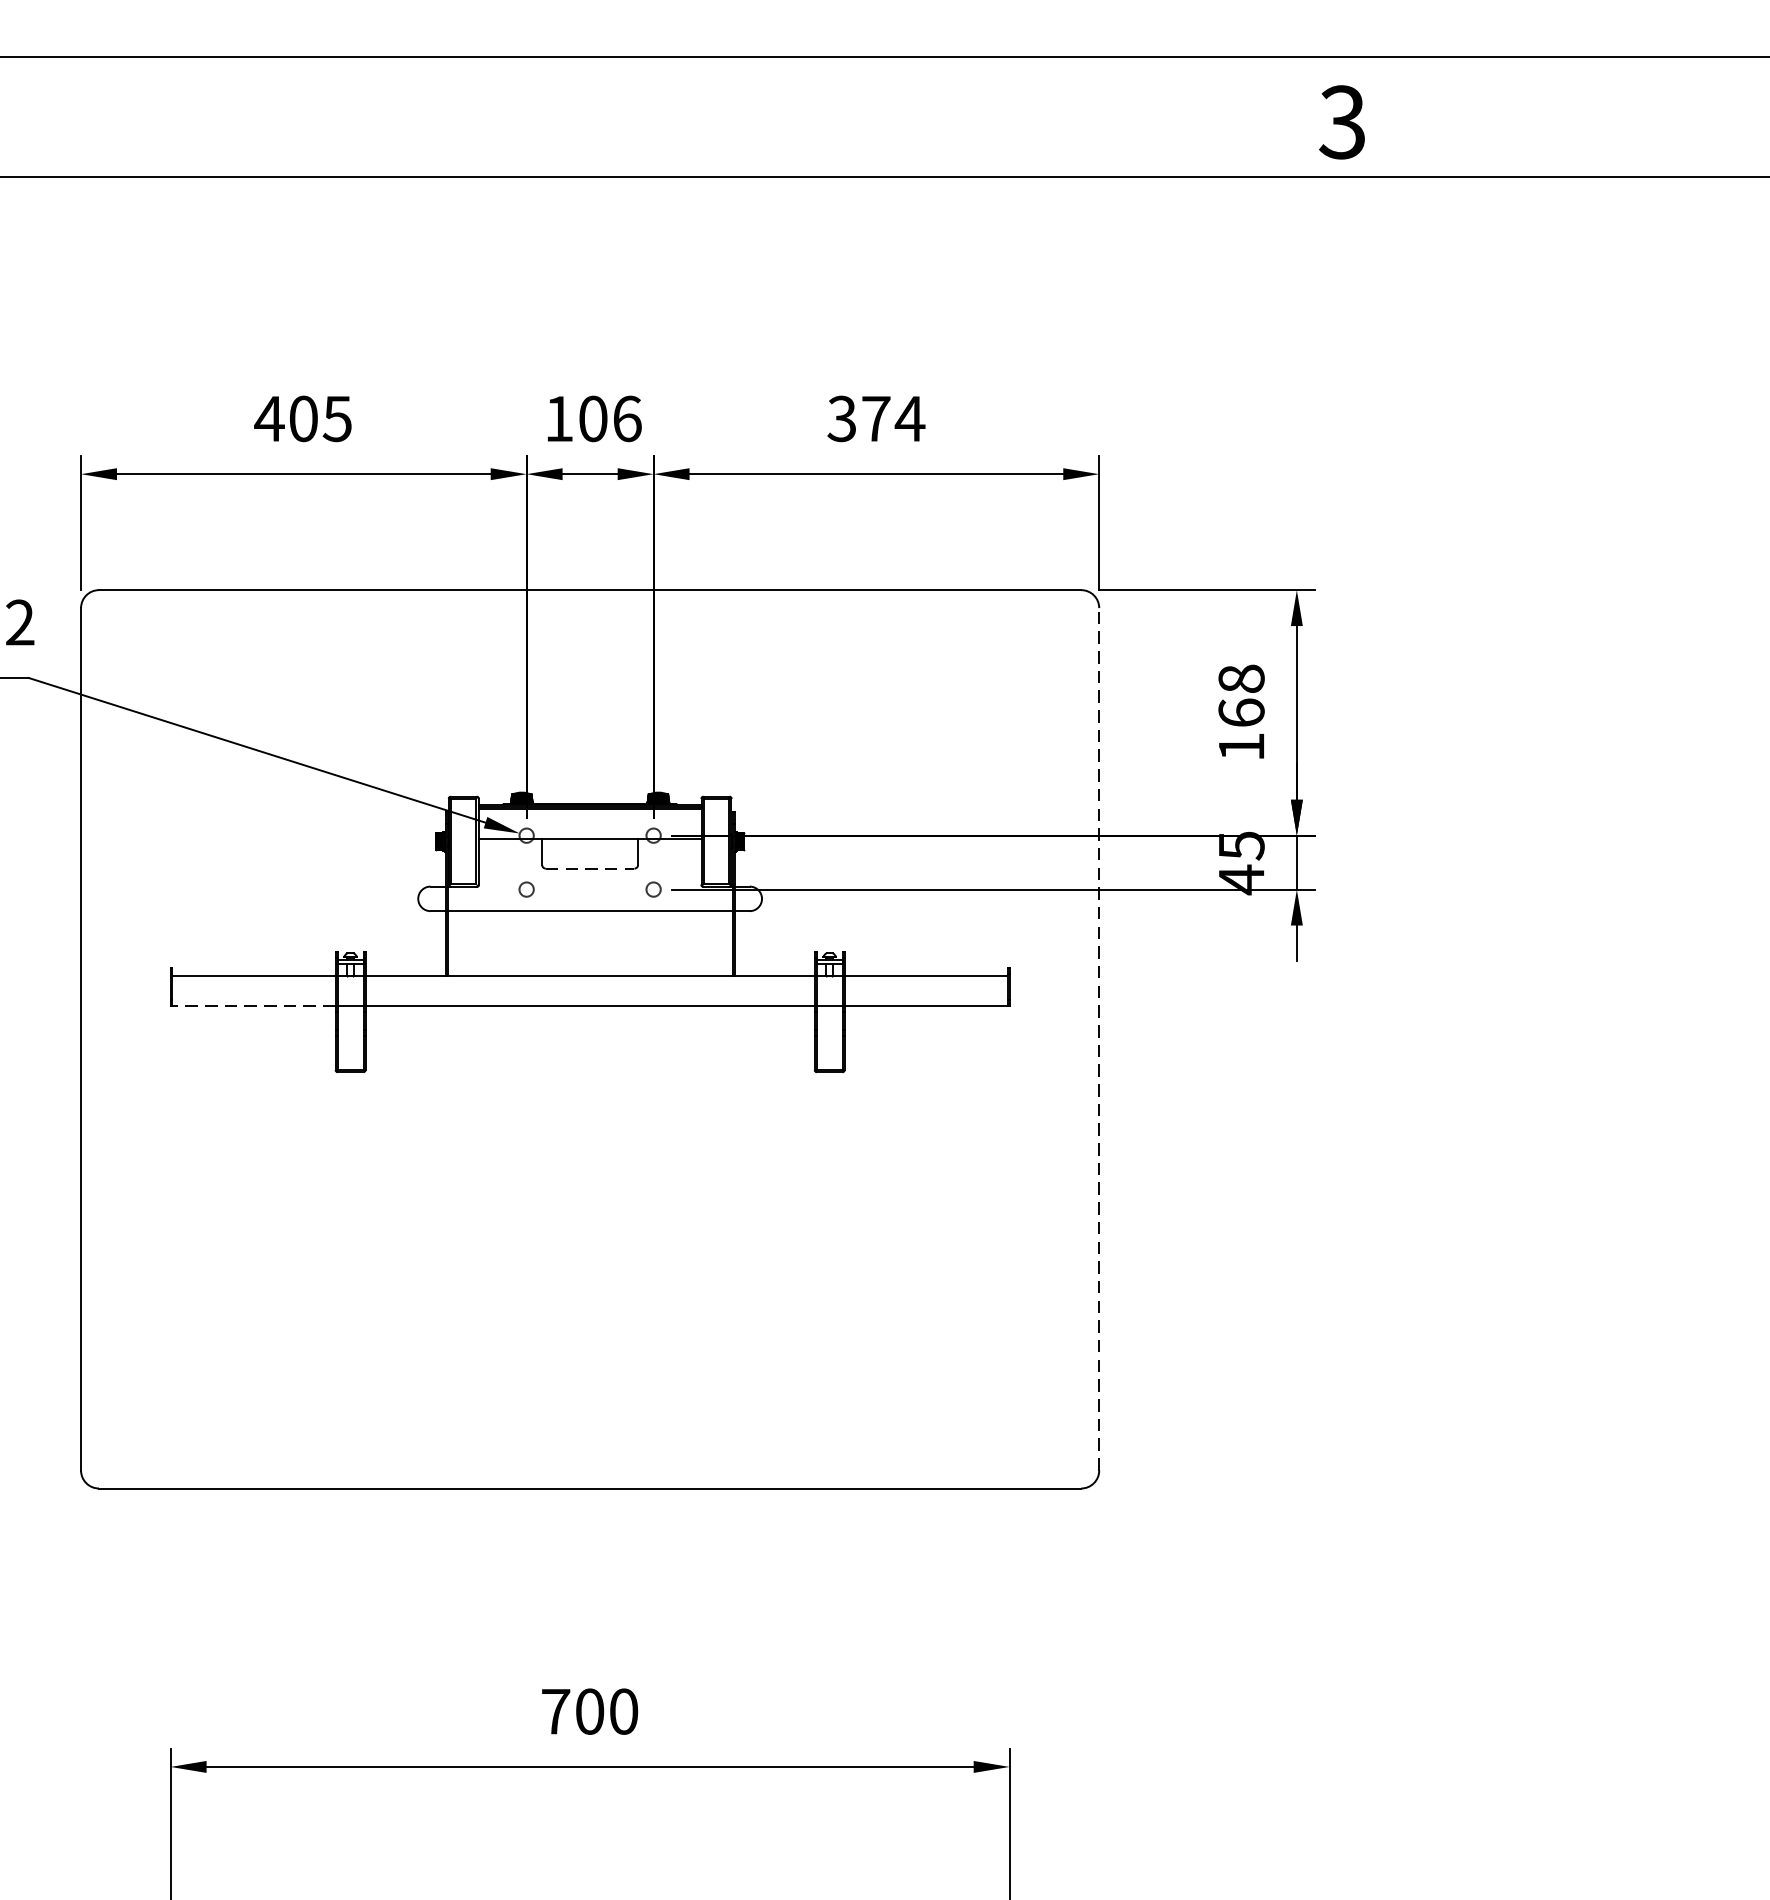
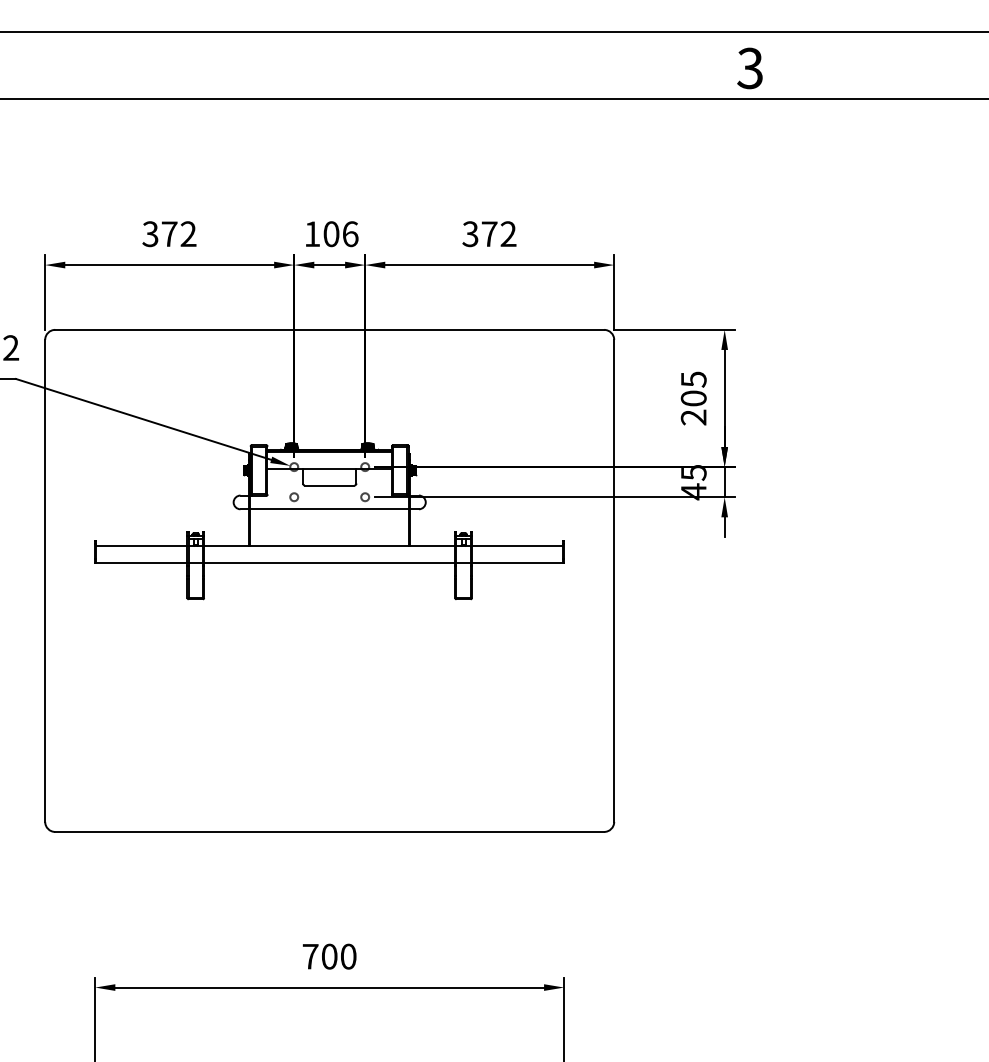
text: (910, 417) -> (508, 233), 374 -> 372
text: (301, 419) -> (168, 234), 405 -> 372
text: (1241, 712) -> (693, 398), 168 -> 205
line: (589, 868) -> (329, 485), dashed -> solid
line: (253, 1006) -> (141, 562), dashed -> solid
line: (1099, 1038) -> (614, 580), dashed -> solid

